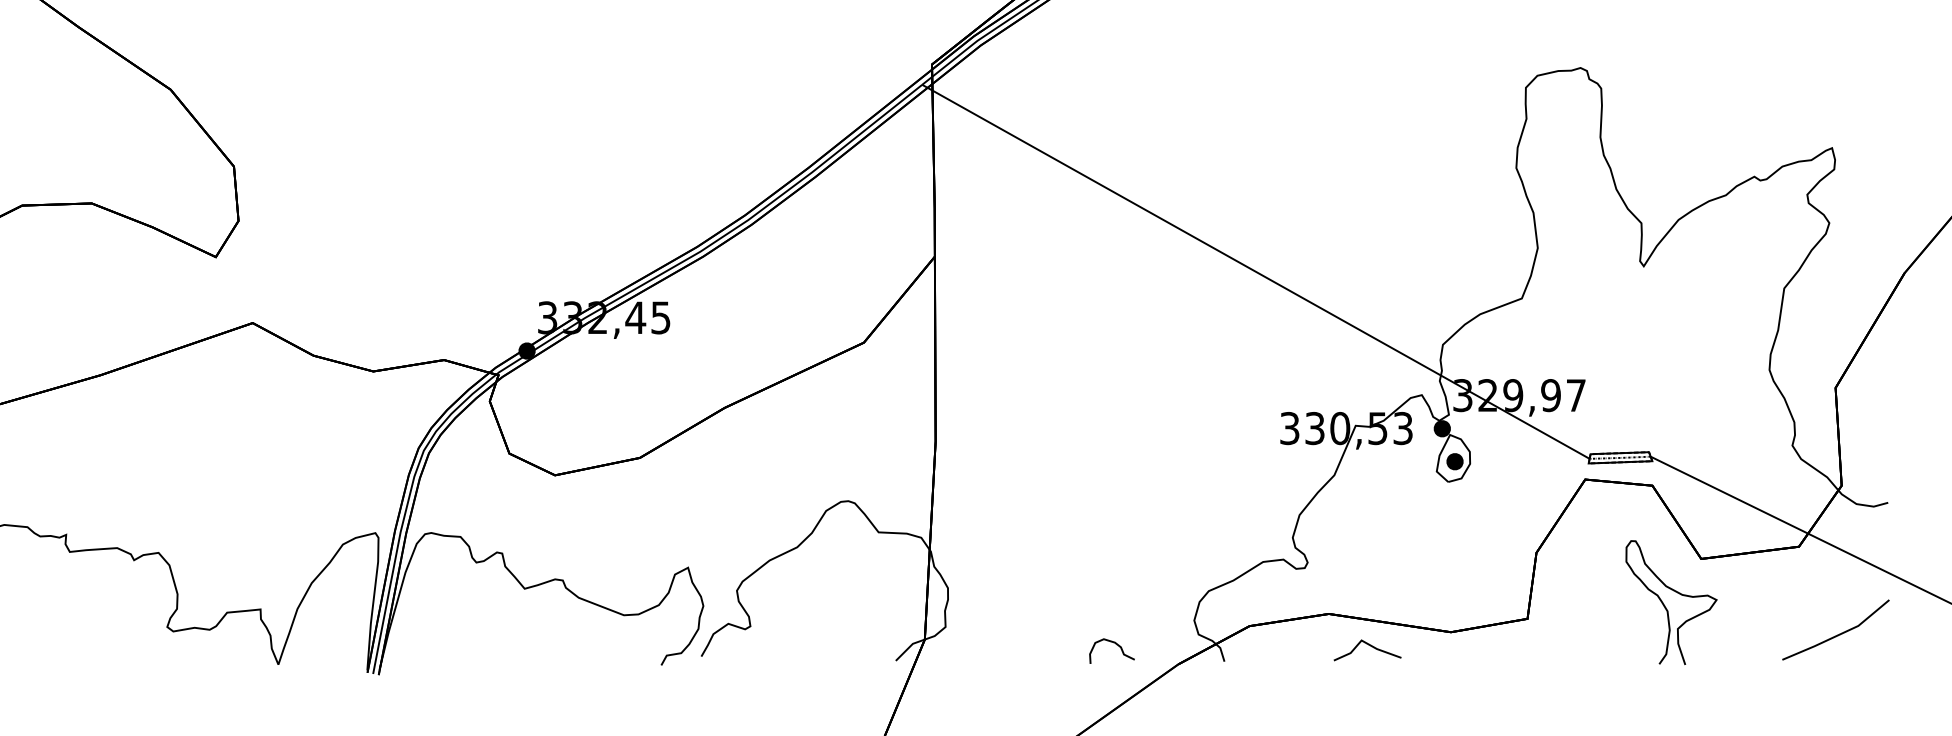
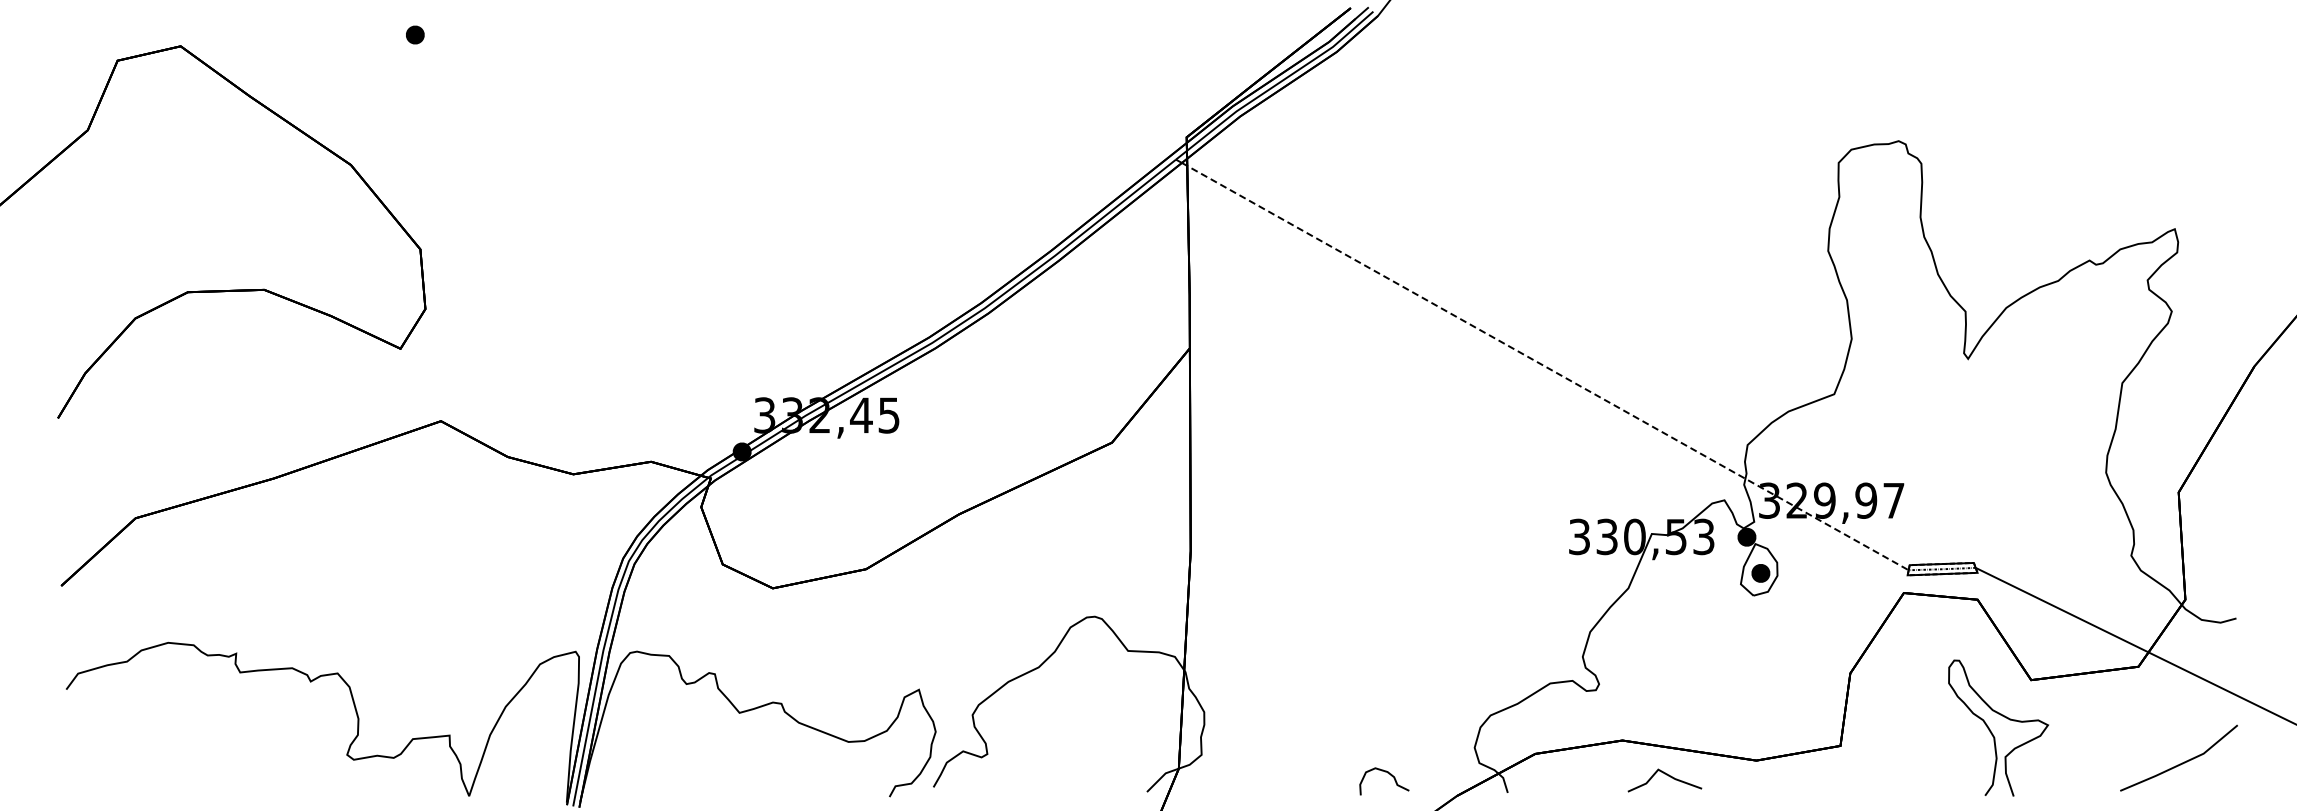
line: (1258, 273) -> (1545, 366), solid -> dashed

